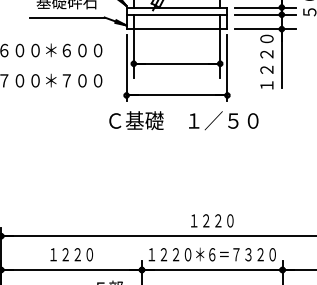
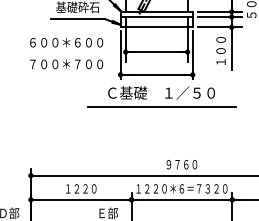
text: (266, 61) -> (220, 50), １２２０ -> １００
line: (183, 141) -> (161, 107), added
text: (206, 220) -> (177, 164), １２２０ -> ９７６０

